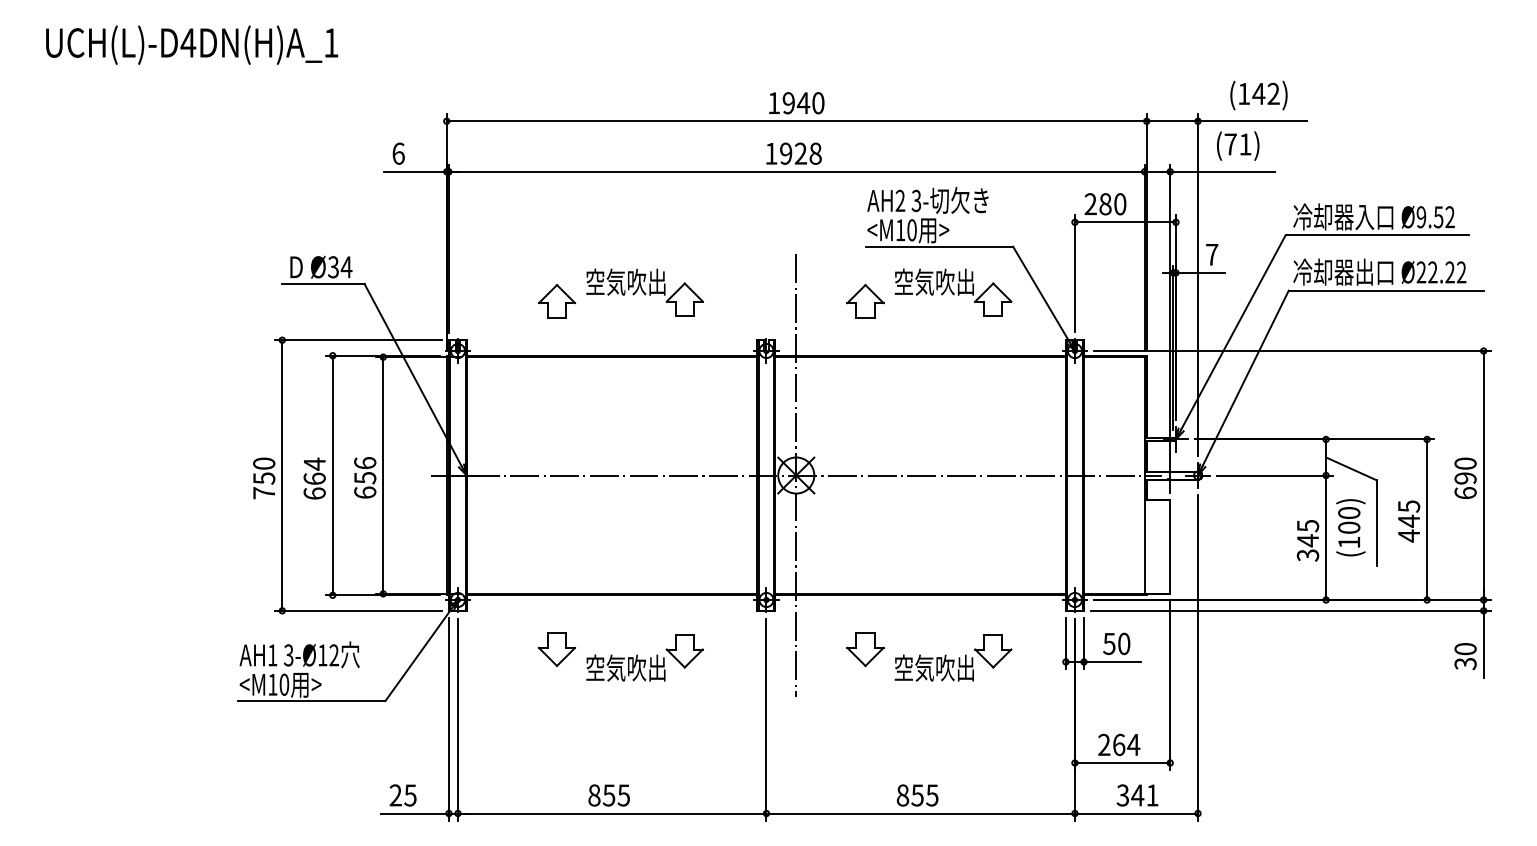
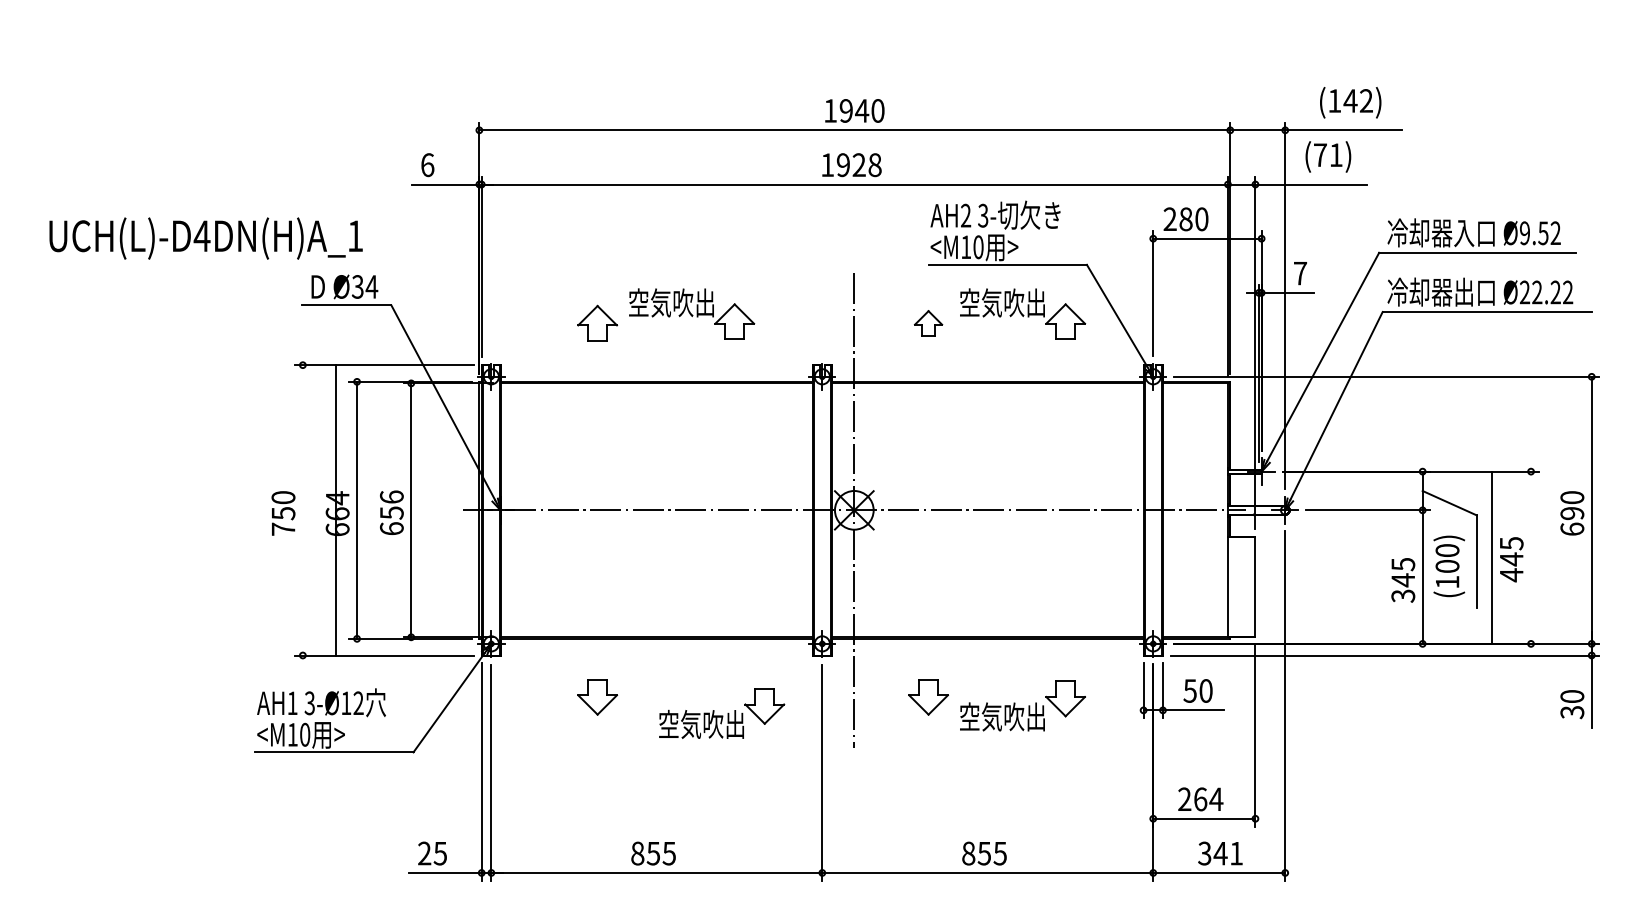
text: (192, 44) -> (206, 237), moved
part: (865, 300) -> (928, 322), size x0.7
line: (282, 475) -> (336, 510), moved
line: (1427, 519) -> (1492, 557), moved
part: (644, 657) -> (721, 713), moved

